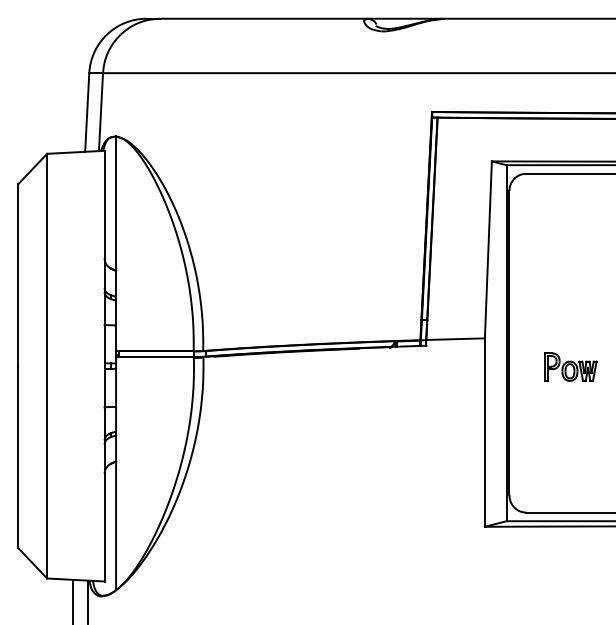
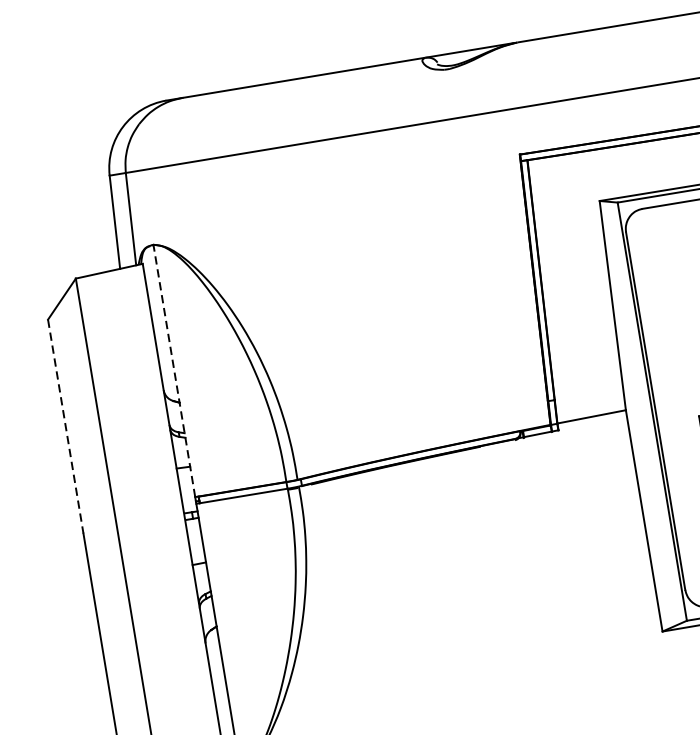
line: (116, 243) -> (174, 370), solid -> dashed
line: (18, 275) -> (65, 427), solid -> dashed

